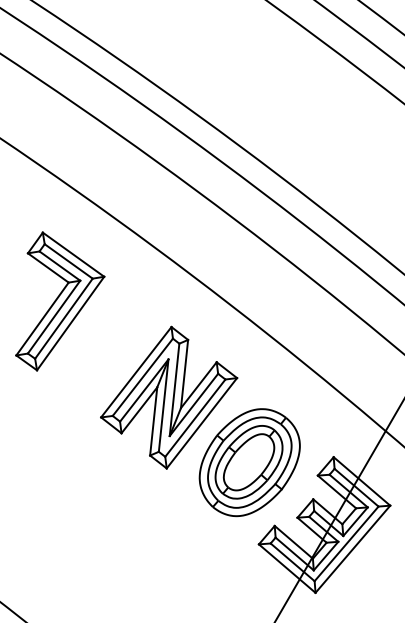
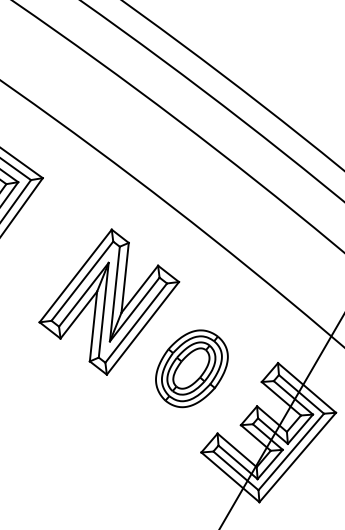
part: (249, 462) -> (191, 368), size x0.7

